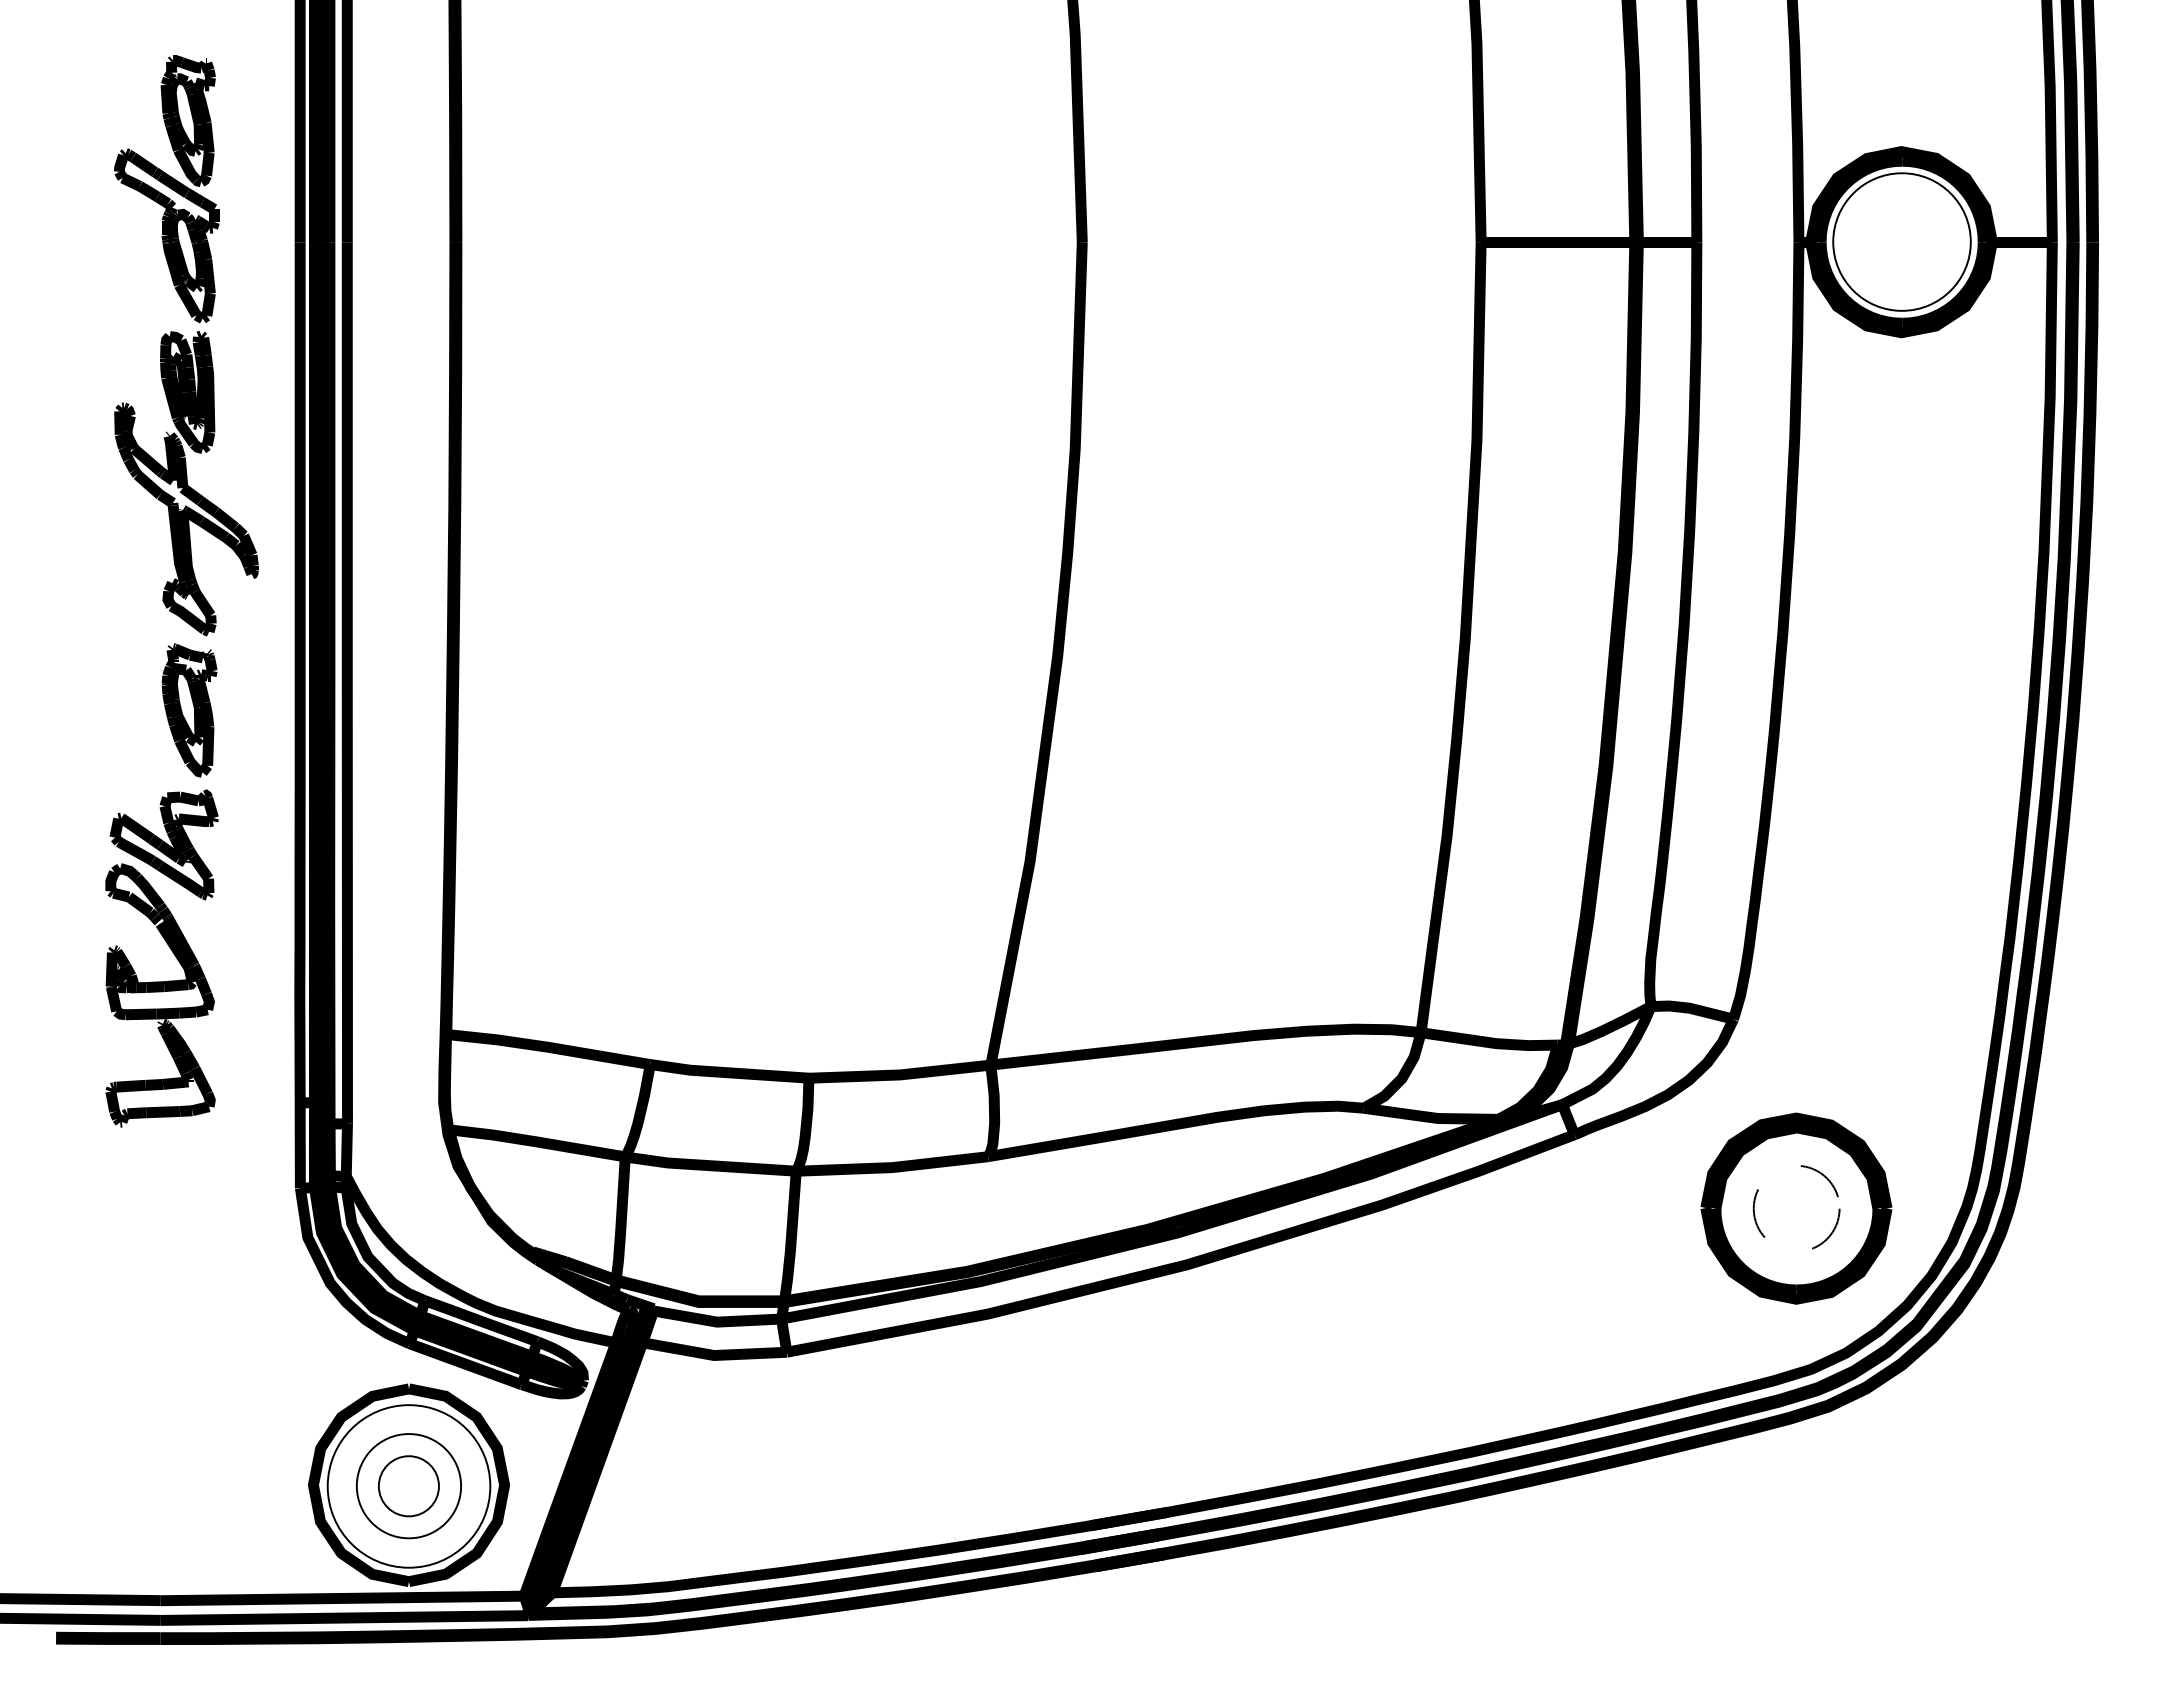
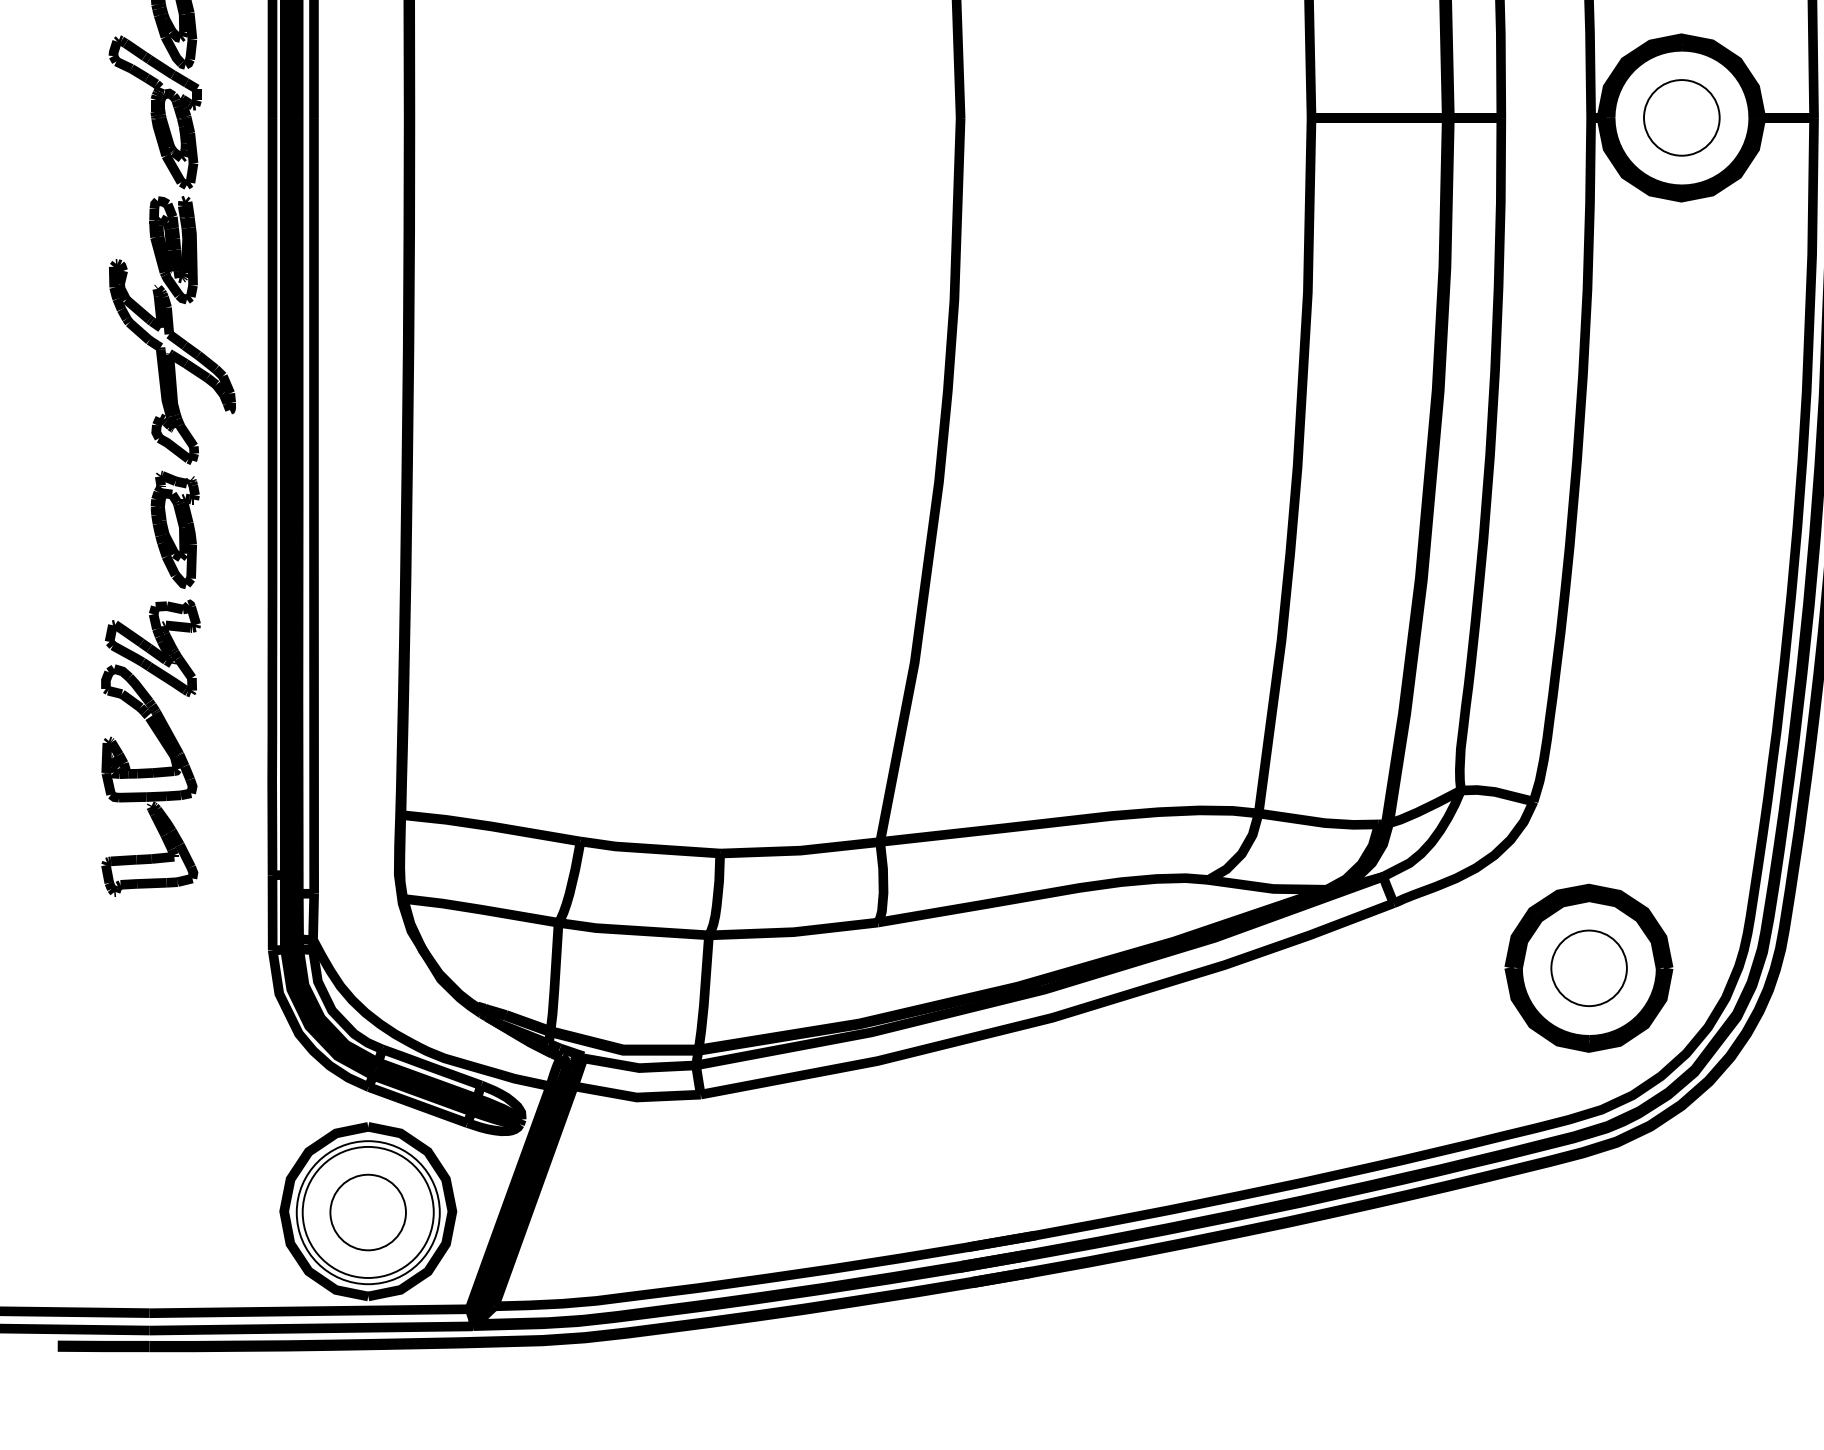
circle: (1902, 242) -> (1682, 118), size x0.62
circle: (1796, 1208) -> (1588, 968), dashed -> solid
circle: (408, 1485) -> (367, 1211), size x1.43
circle: (408, 1486) -> (367, 1212), size x1.43

